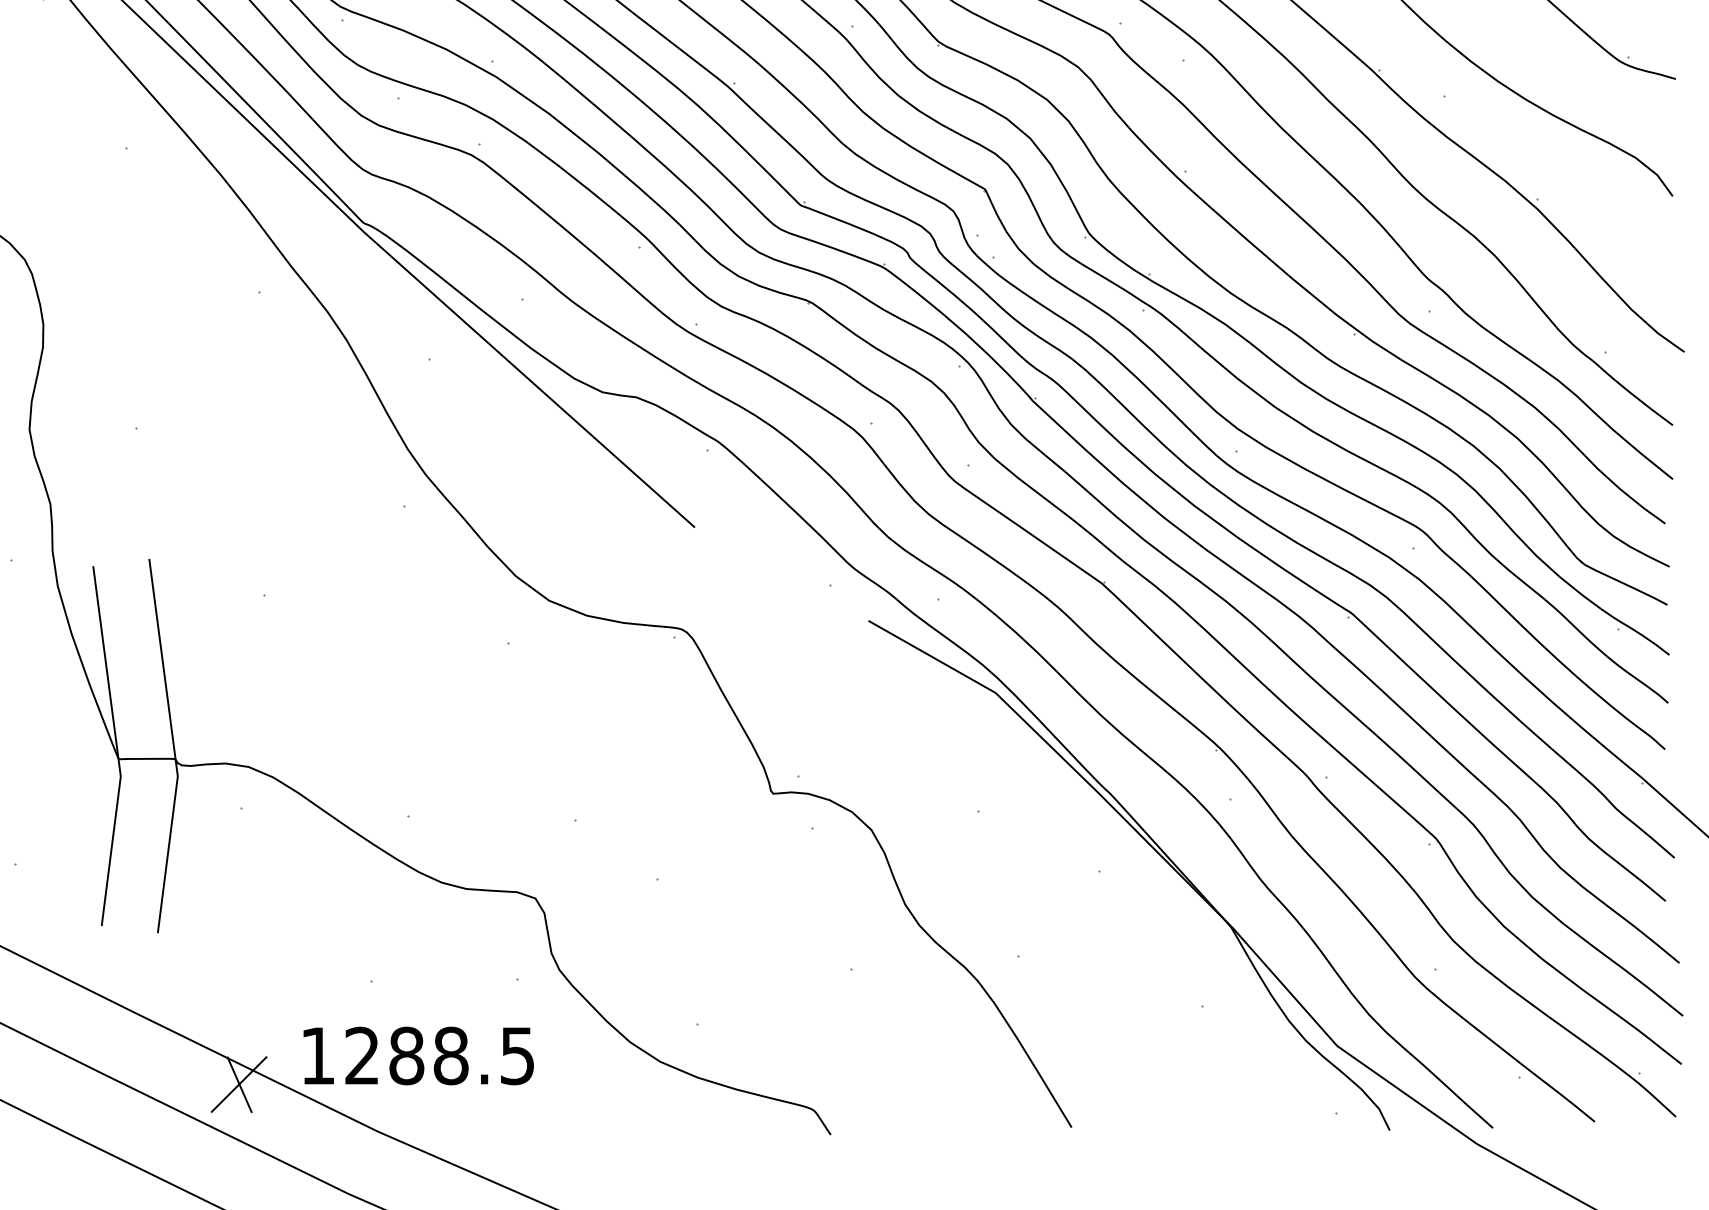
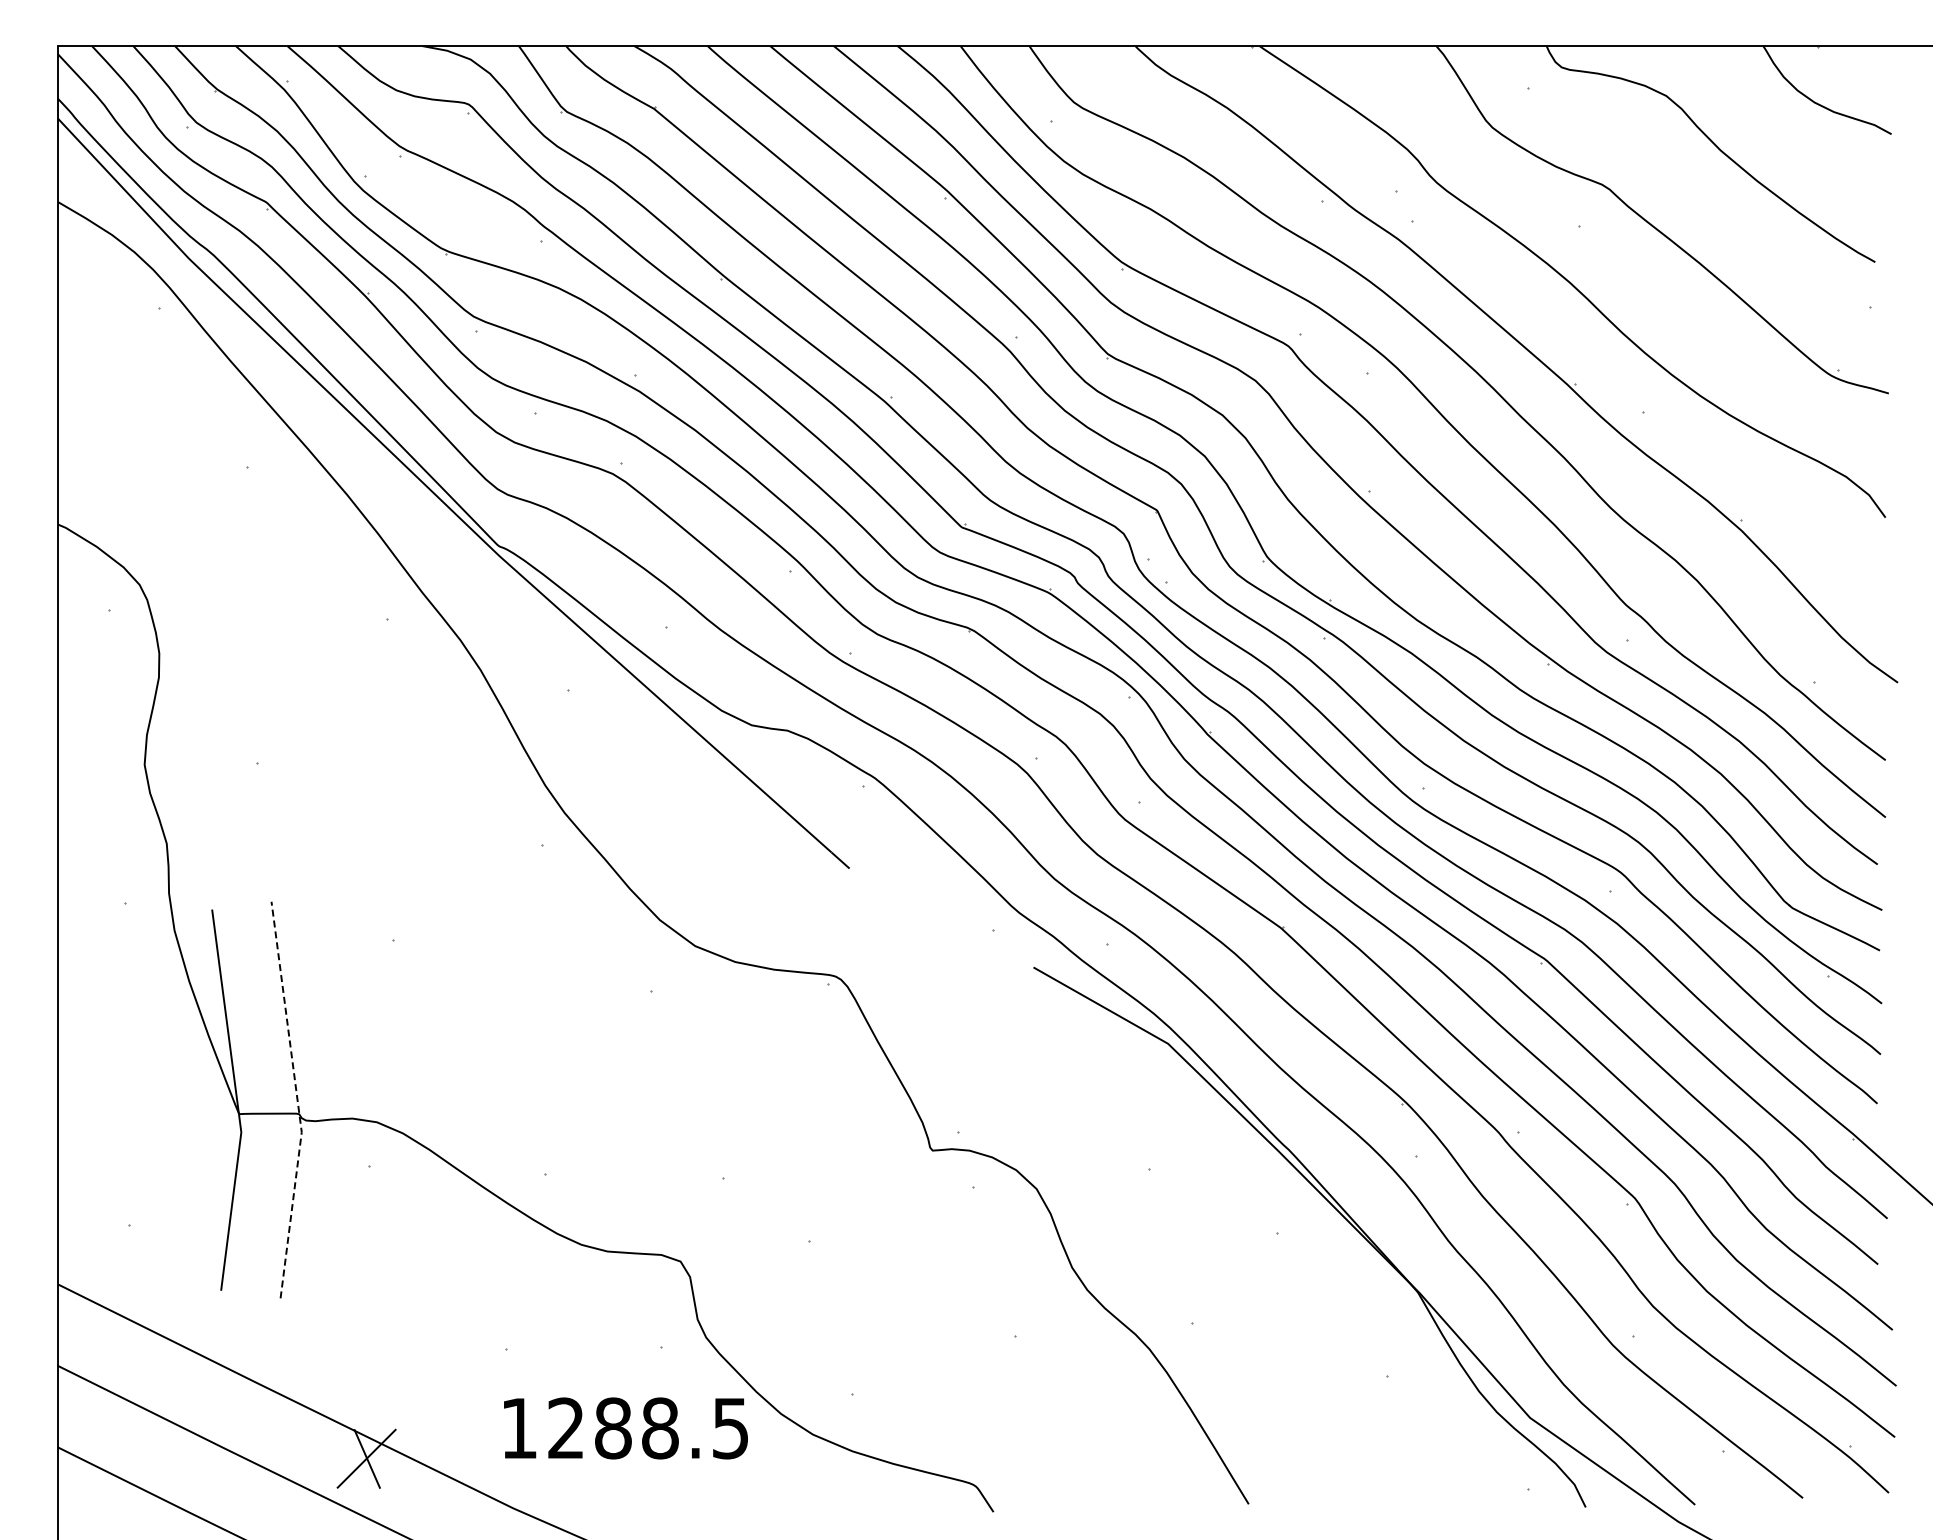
line: (173, 746) -> (297, 1100), solid -> dashed
text: (418, 1056) -> (625, 1428), moved

